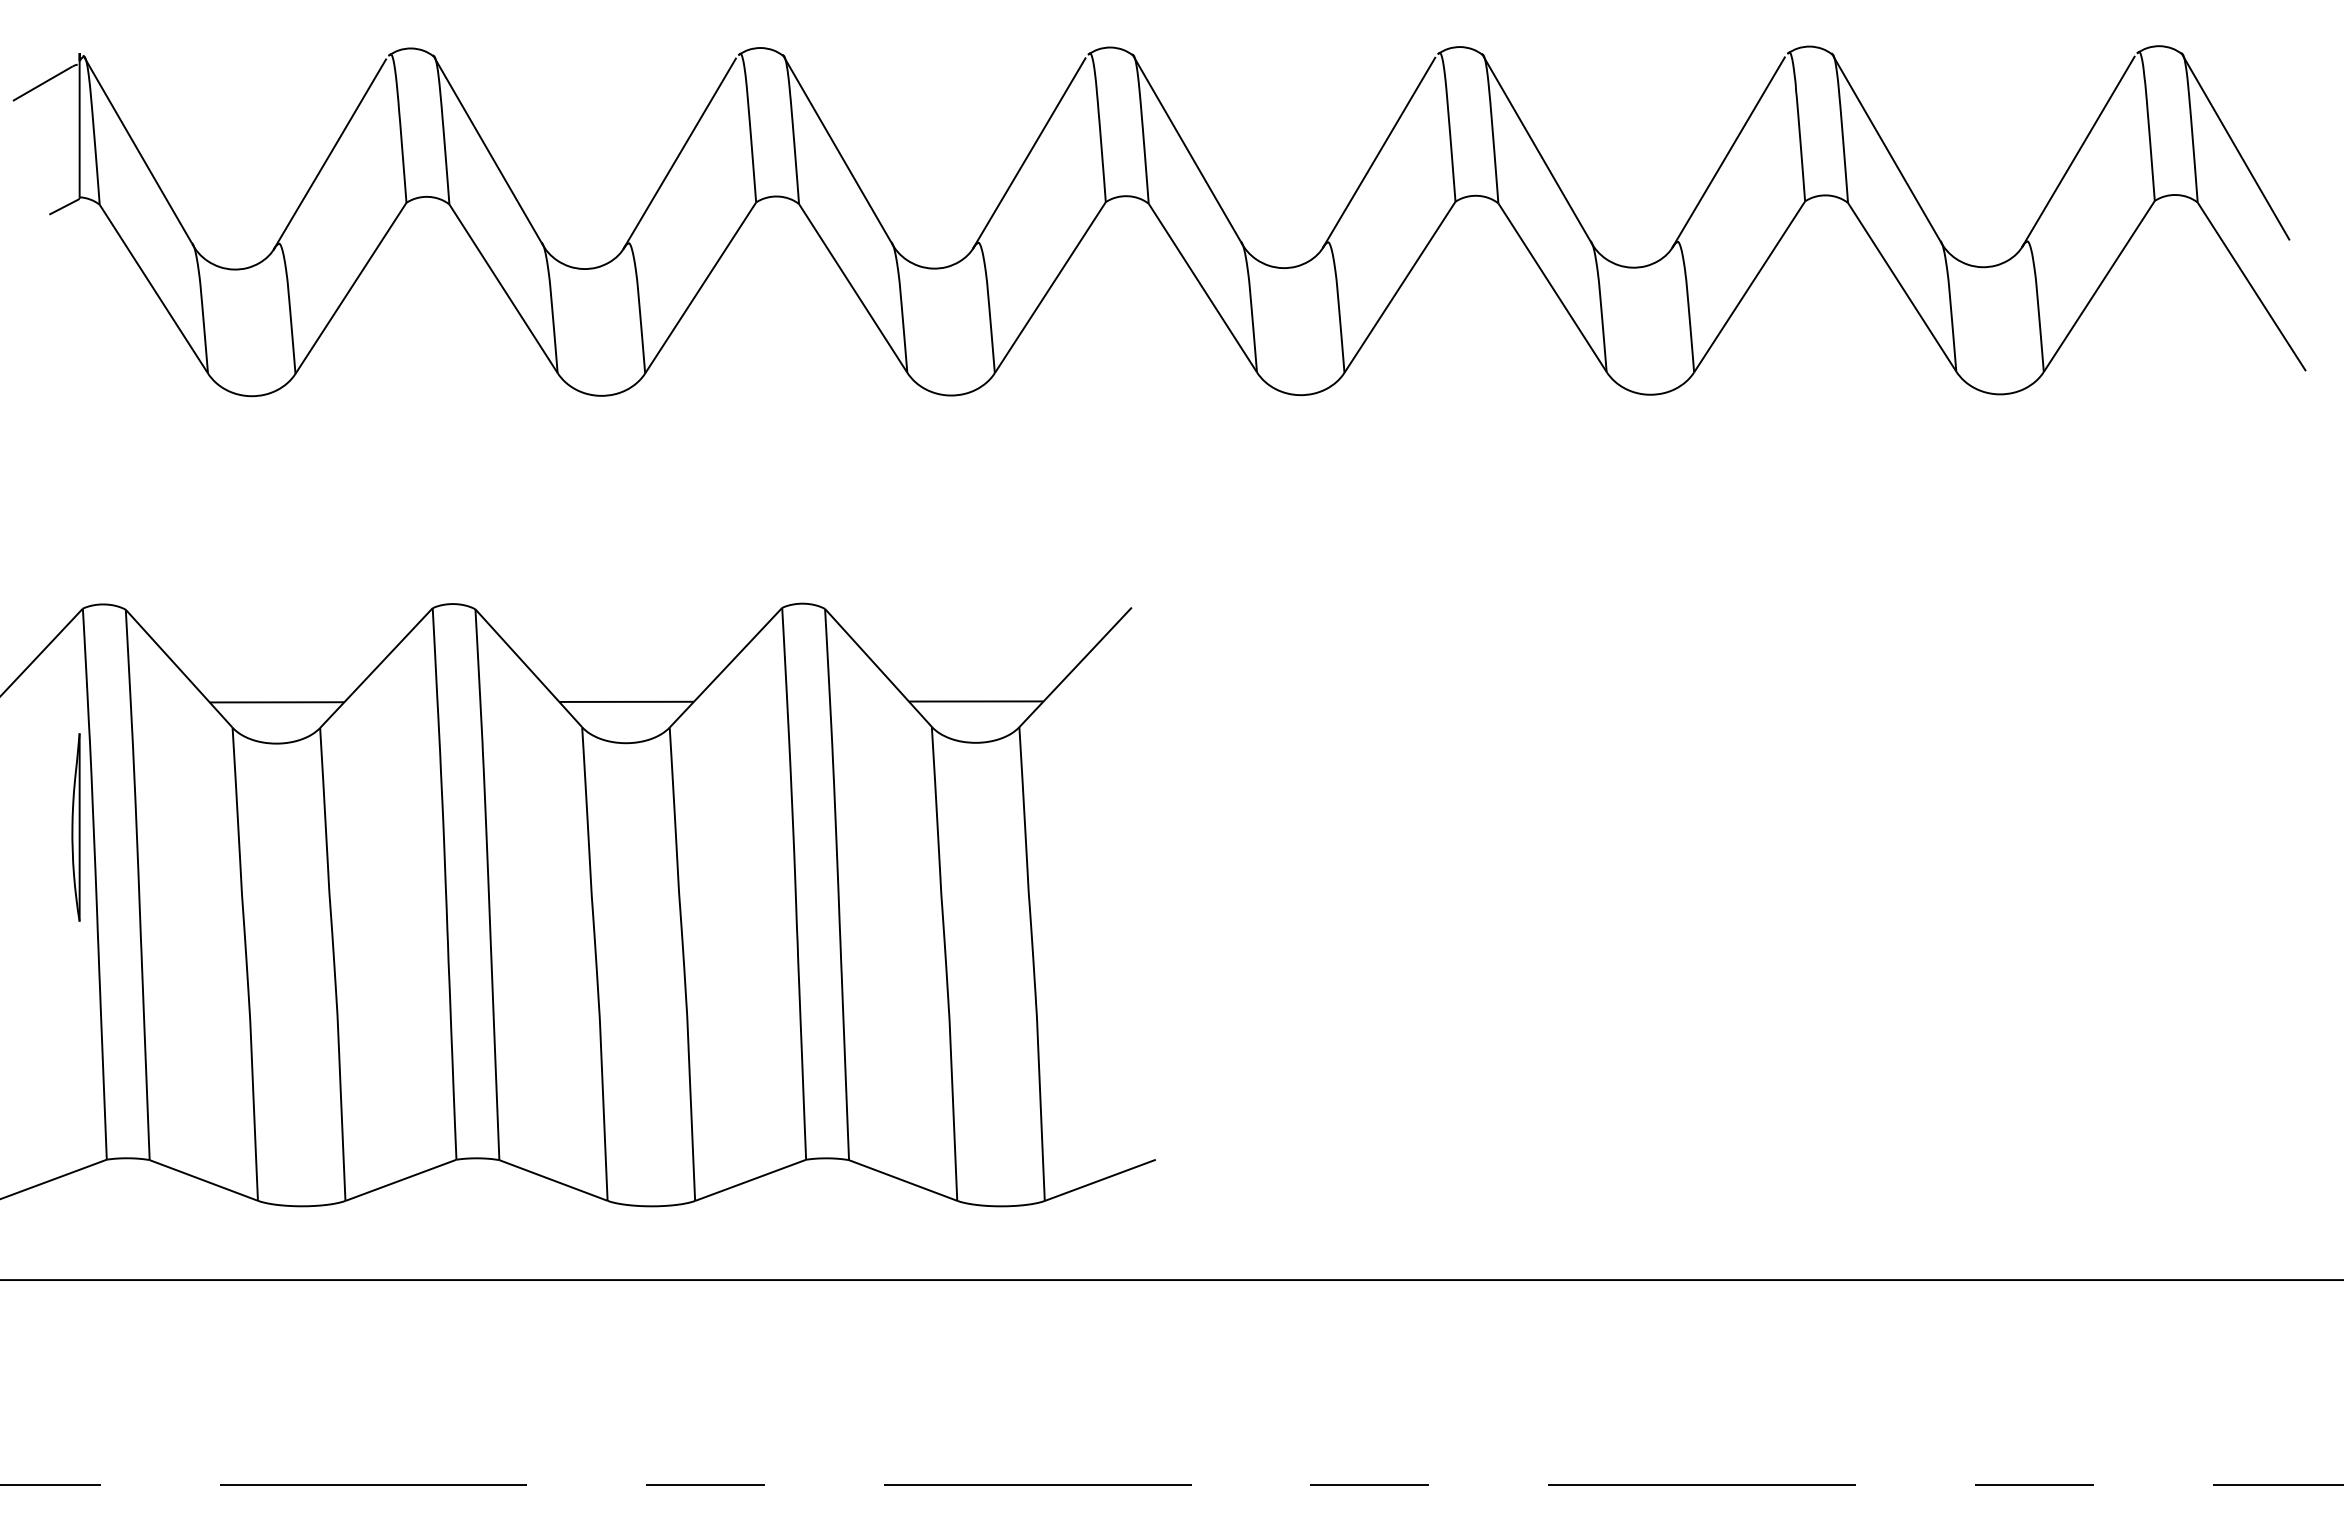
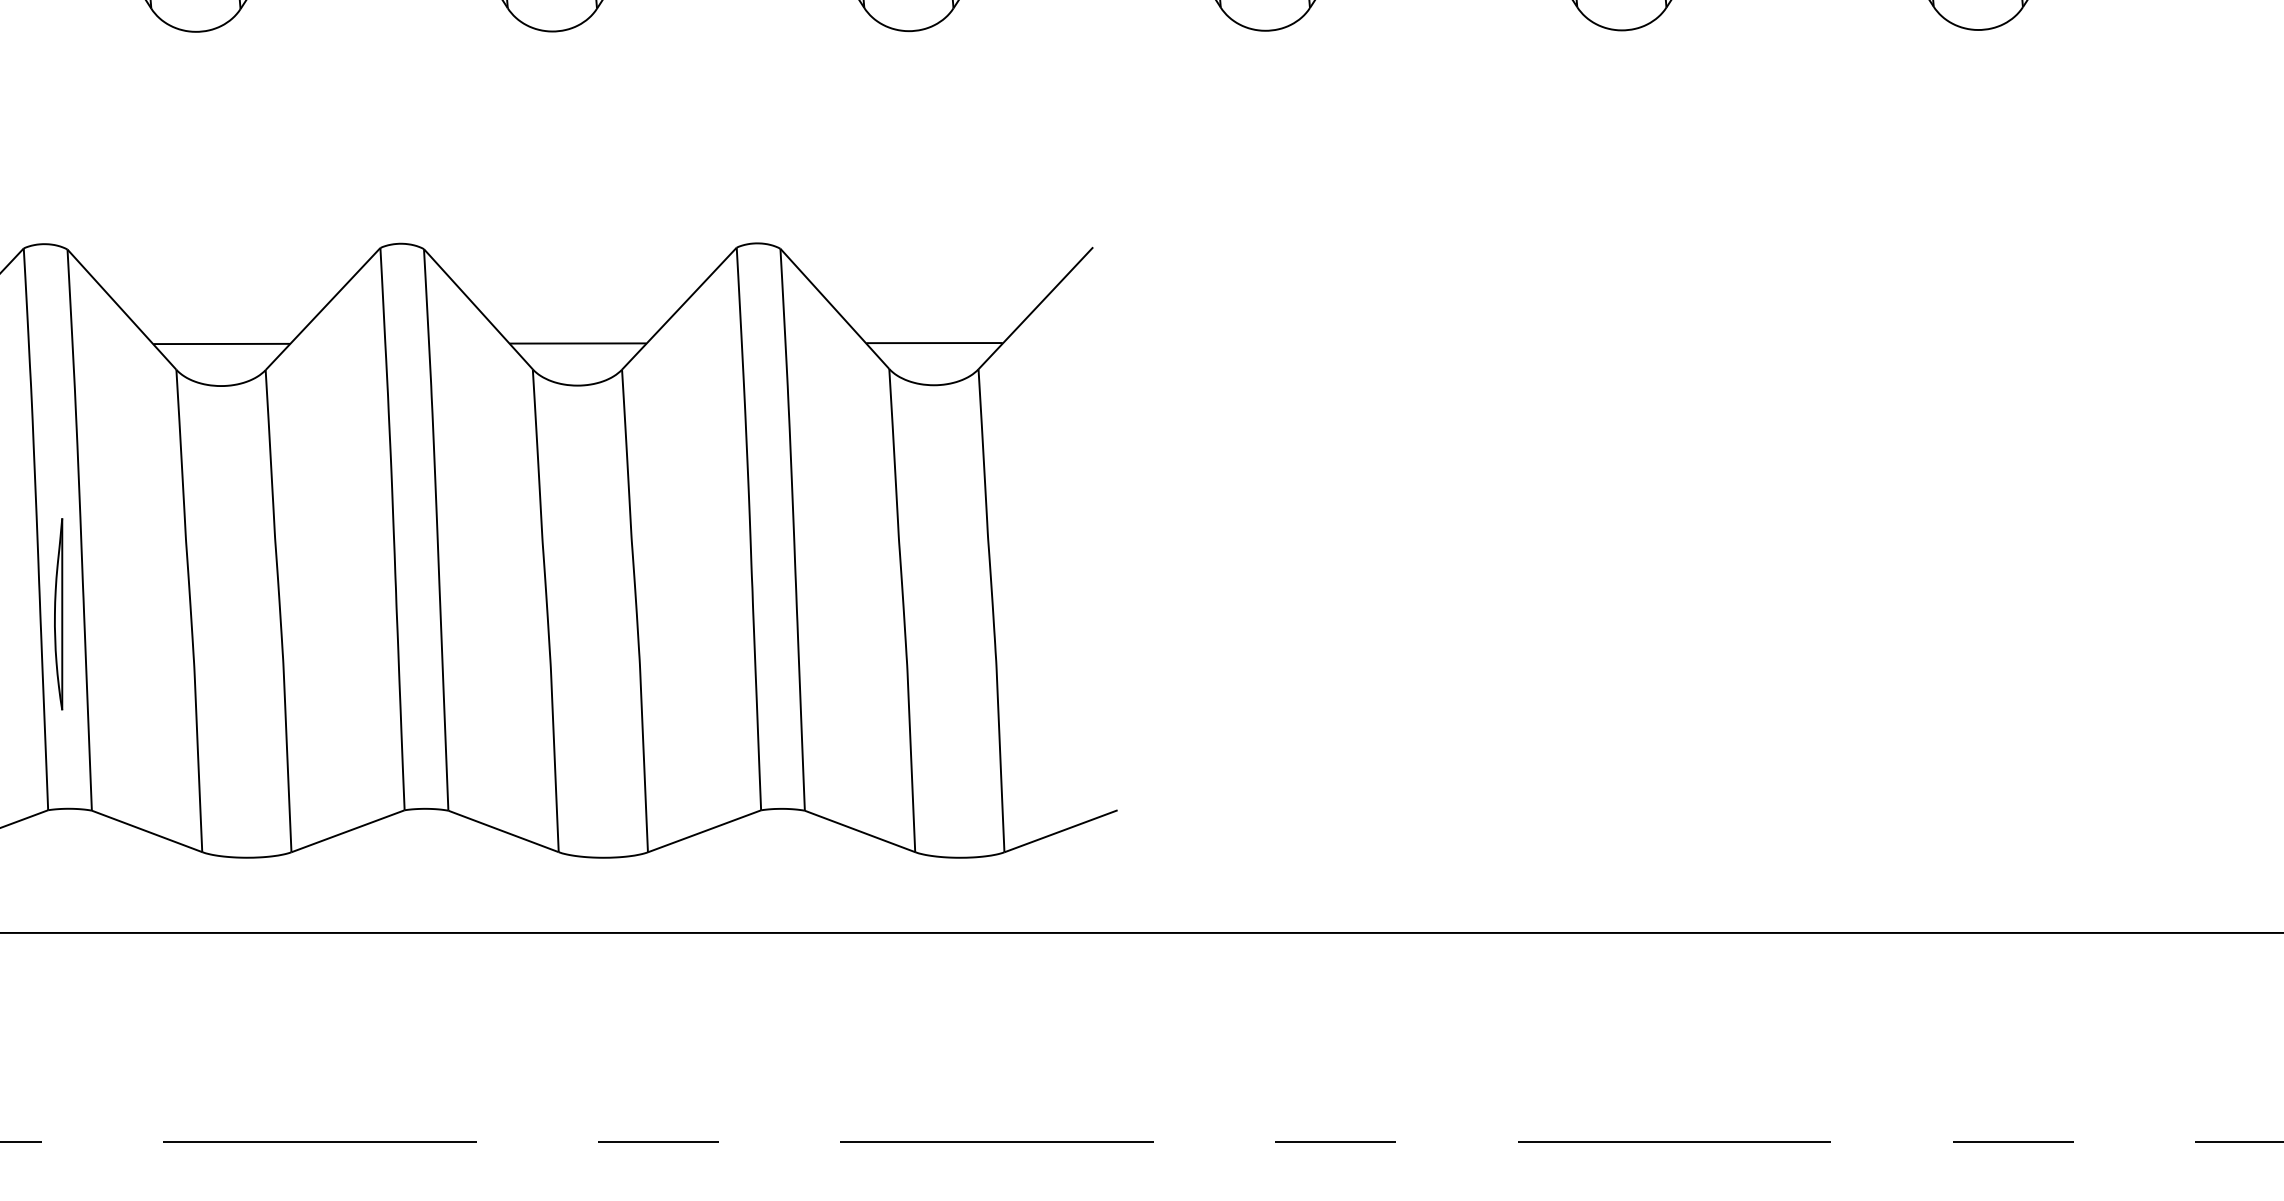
part: (75, 827) -> (58, 614), moved

